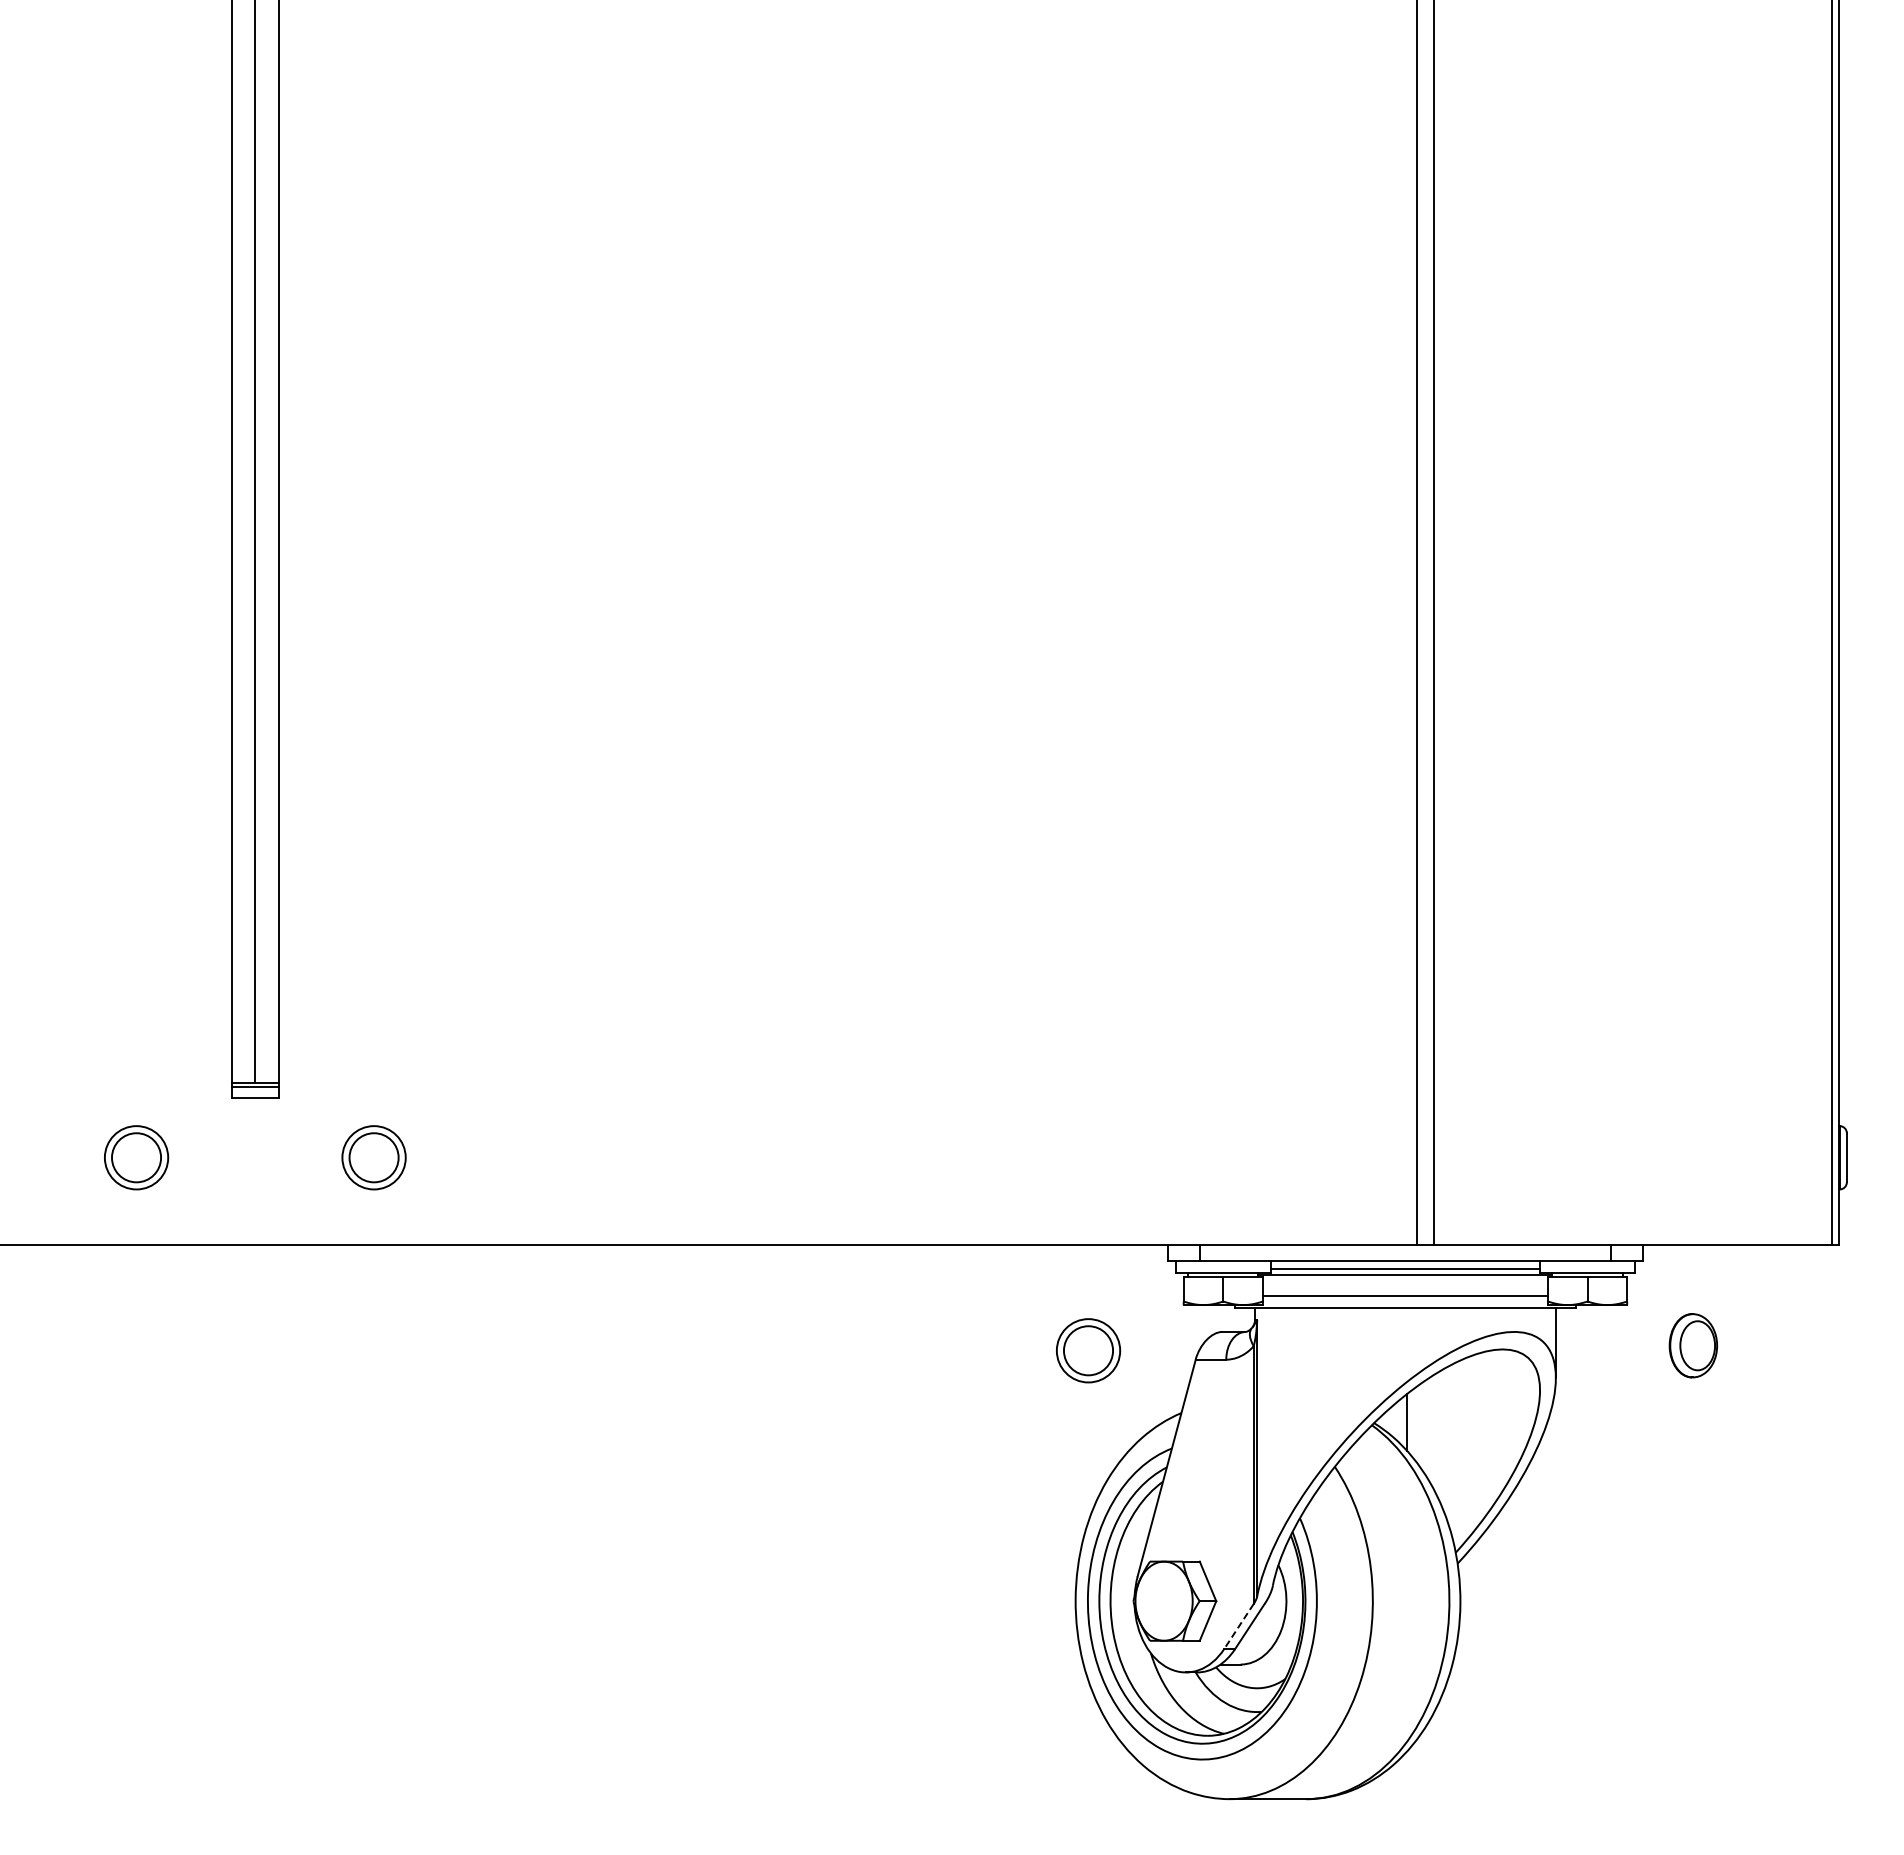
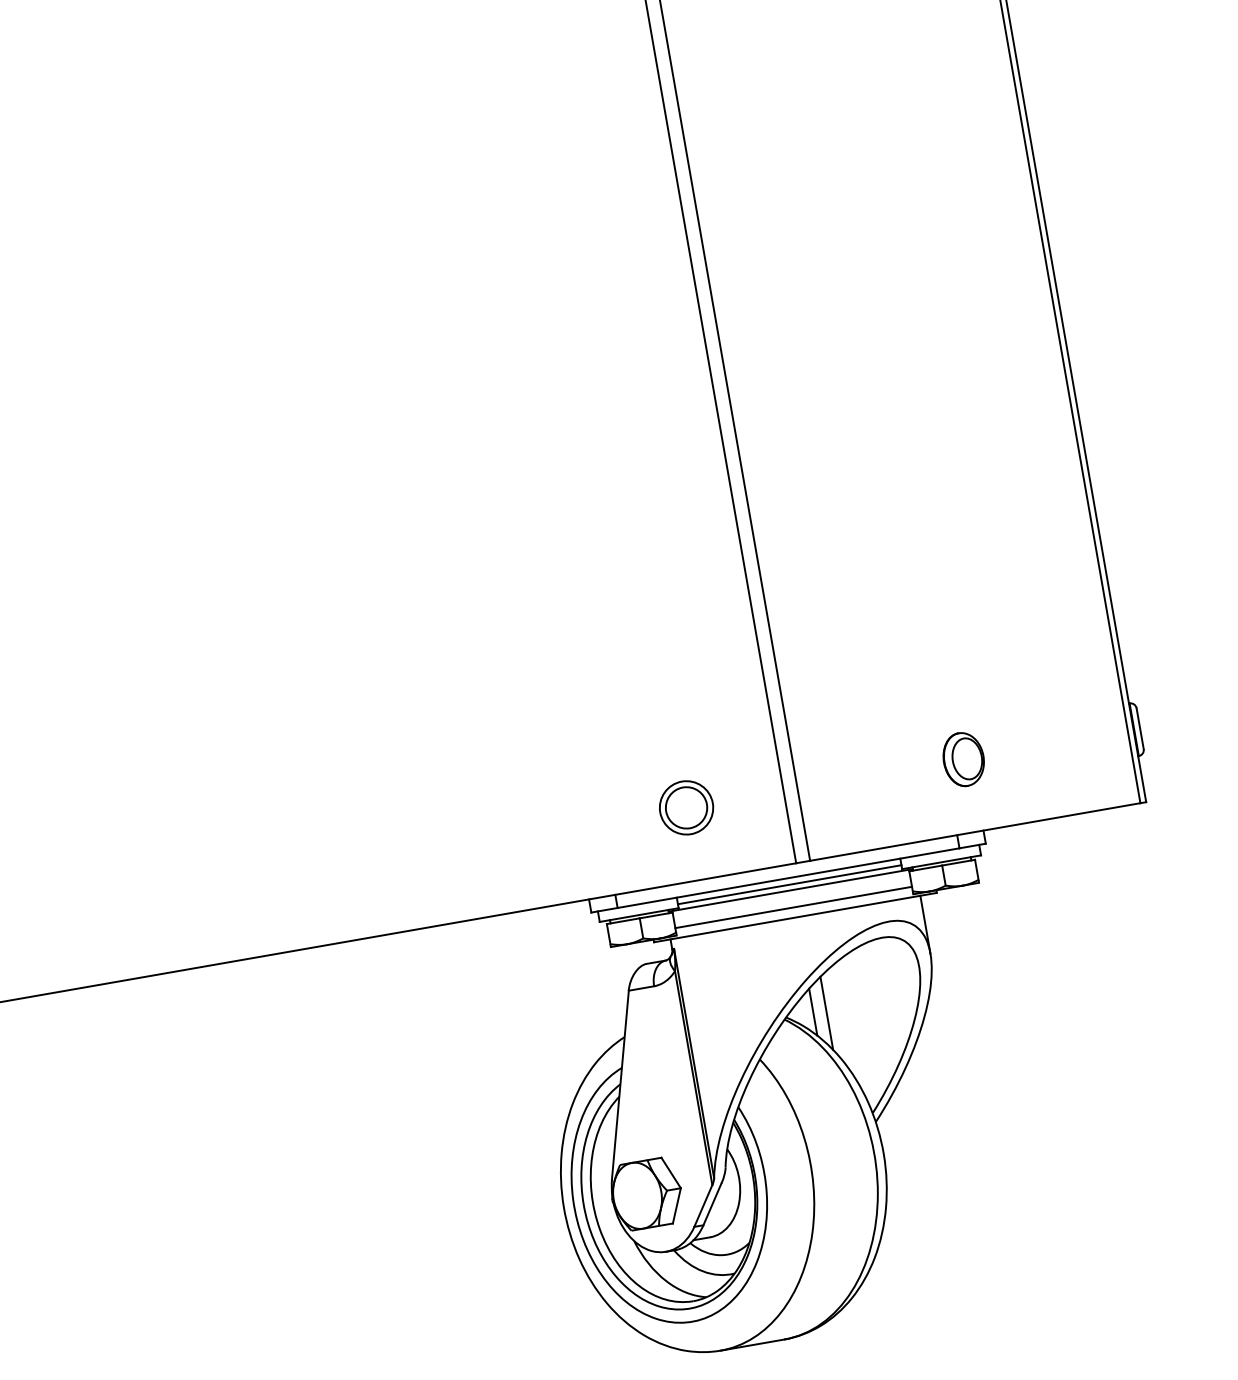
part: (1692, 1345) -> (962, 759), moved
part: (1088, 1350) -> (686, 807), moved
line: (1422, 1426) -> (826, 1013), added
line: (1238, 1626) -> (702, 1206), dashed -> solid

